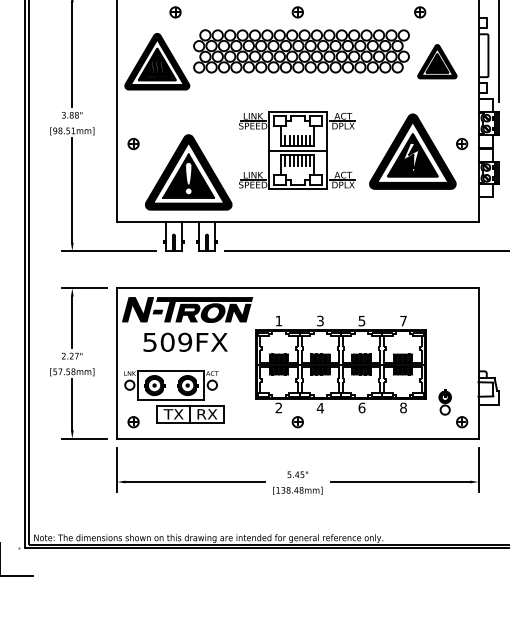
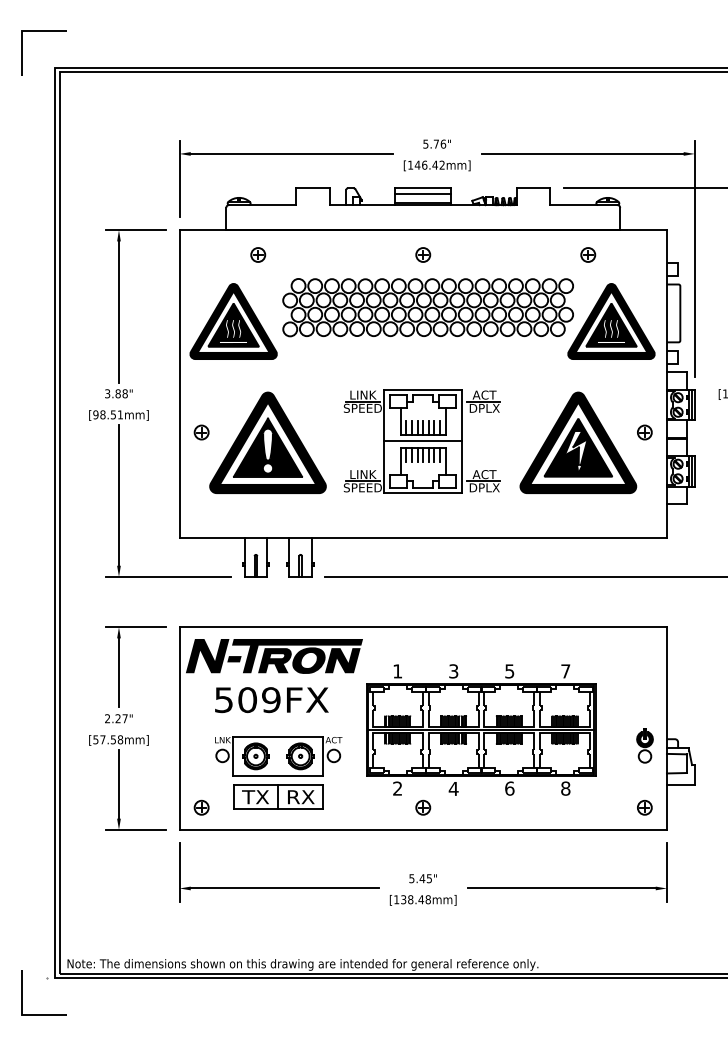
part: (437, 61) -> (611, 321), size x1.67
part: (188, 172) -> (267, 442), moved
part: (171, 385) -> (278, 756), moved
part: (444, 401) -> (644, 745), moved

